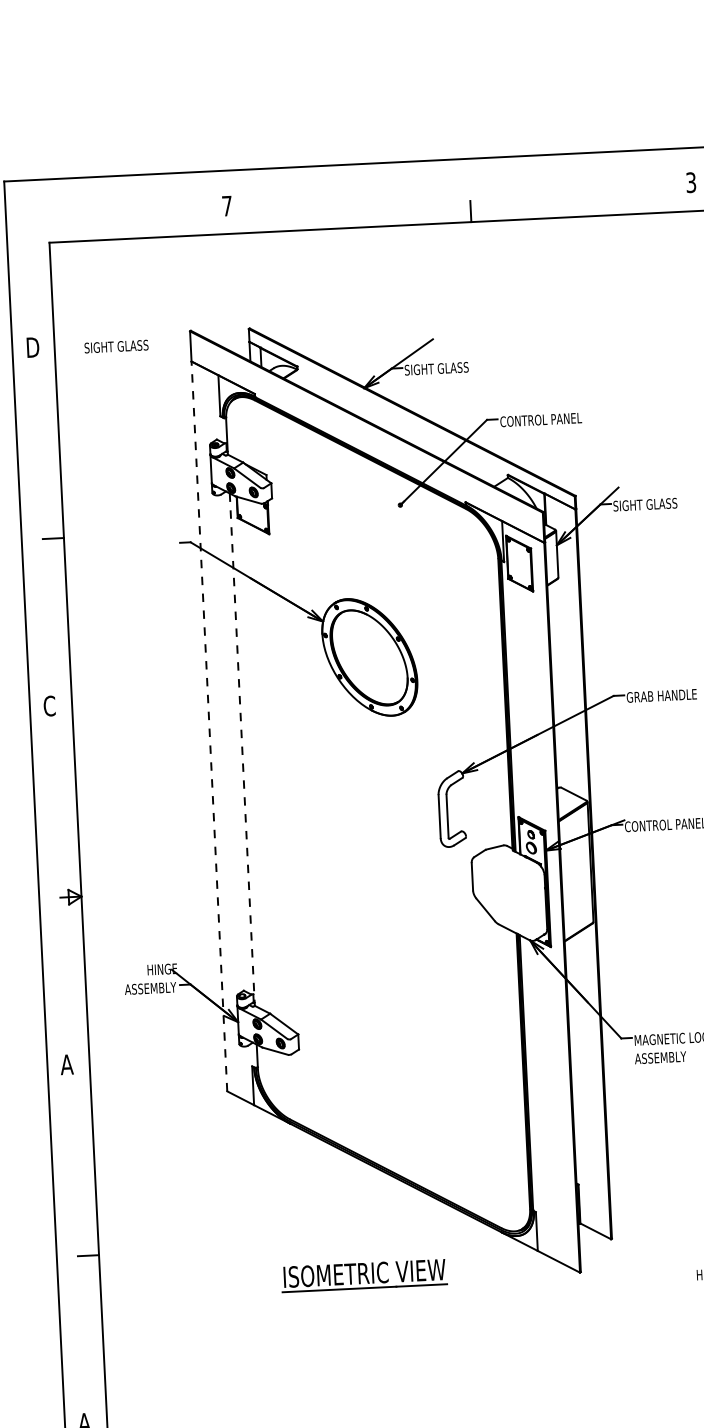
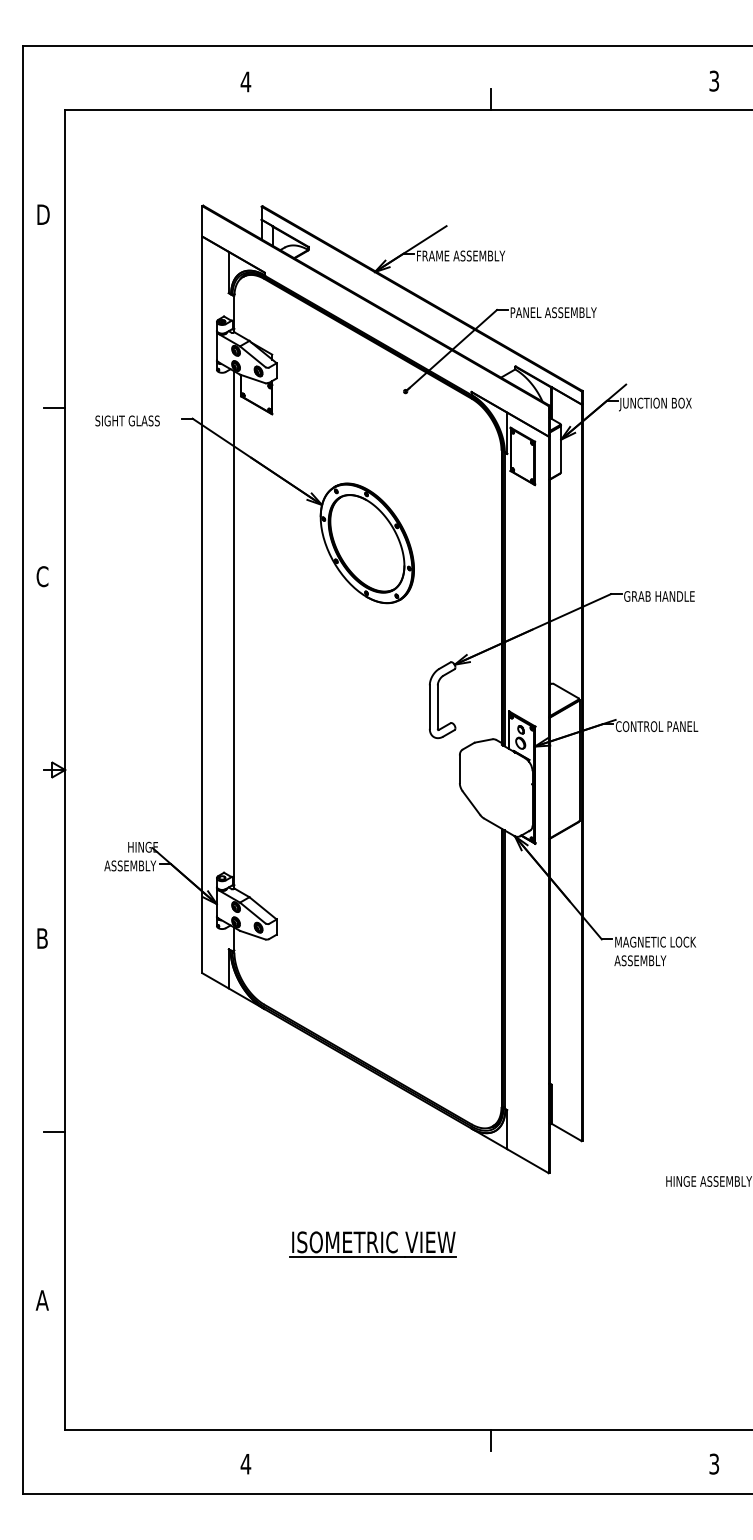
text: (226, 205) -> (245, 81), 7 -> 4
text: (116, 346) -> (127, 420), moved
text: (448, 367) -> (460, 255), SIGHT GLASS -> FRAME ASSEMBLY
text: (543, 419) -> (553, 312), CONTROL PANEL -> PANEL ASSEMBLY
text: (648, 505) -> (655, 404), SIGHT GLASS -> JUNCTION BOX
line: (209, 725) -> (202, 604), dashed -> solid
line: (242, 749) -> (234, 629), dashed -> solid
text: (66, 1064) -> (41, 938), A -> B
part: (363, 1275) -> (372, 1244), moved

